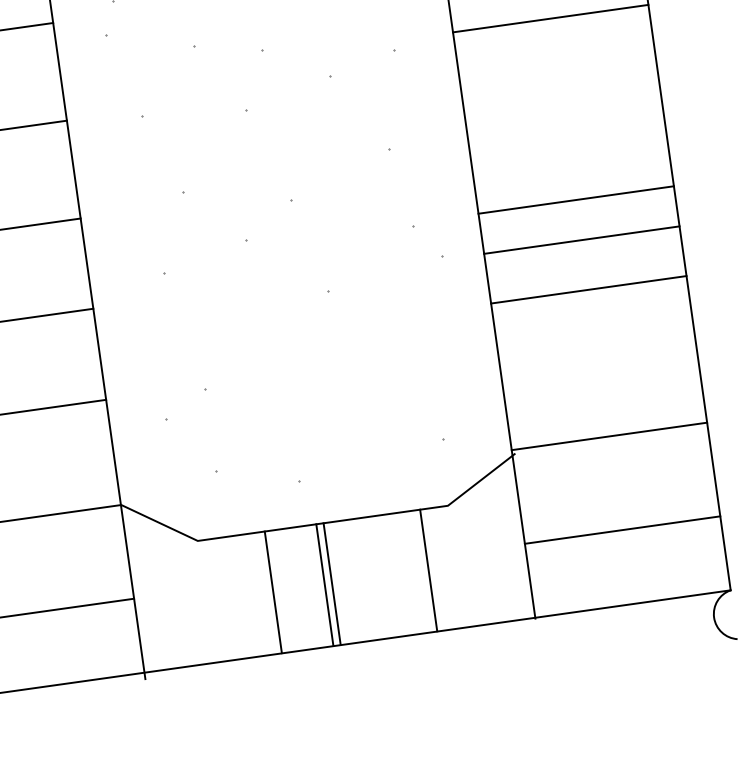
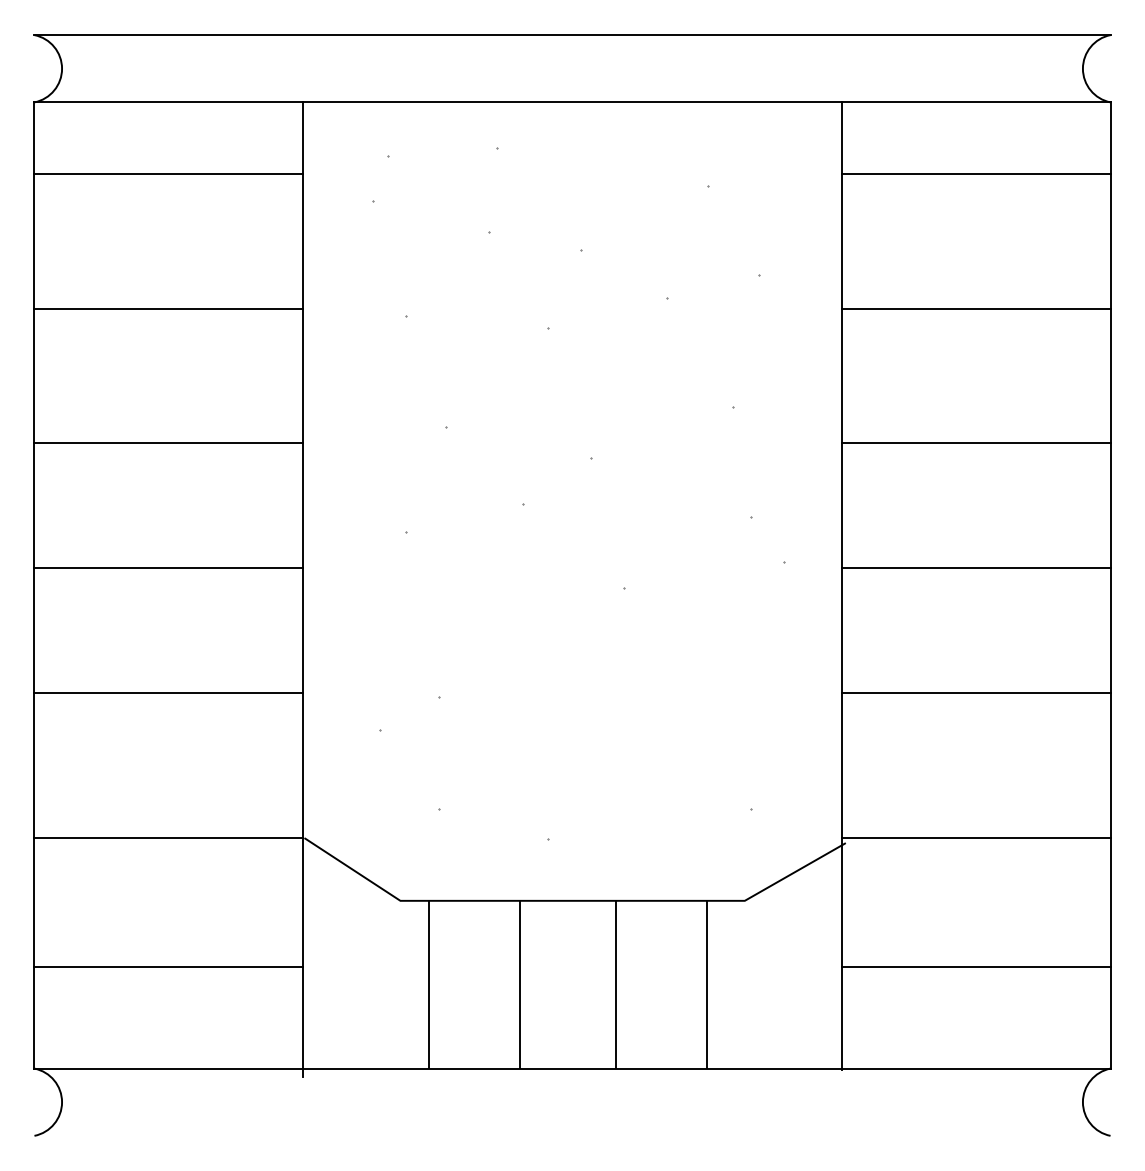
line: (550, 18) -> (975, 308), moved
line: (575, 200) -> (975, 443), moved
line: (588, 289) -> (975, 692), moved
line: (332, 584) -> (519, 984), moved
line: (324, 585) -> (615, 984), moved
line: (273, 592) -> (428, 984), moved

